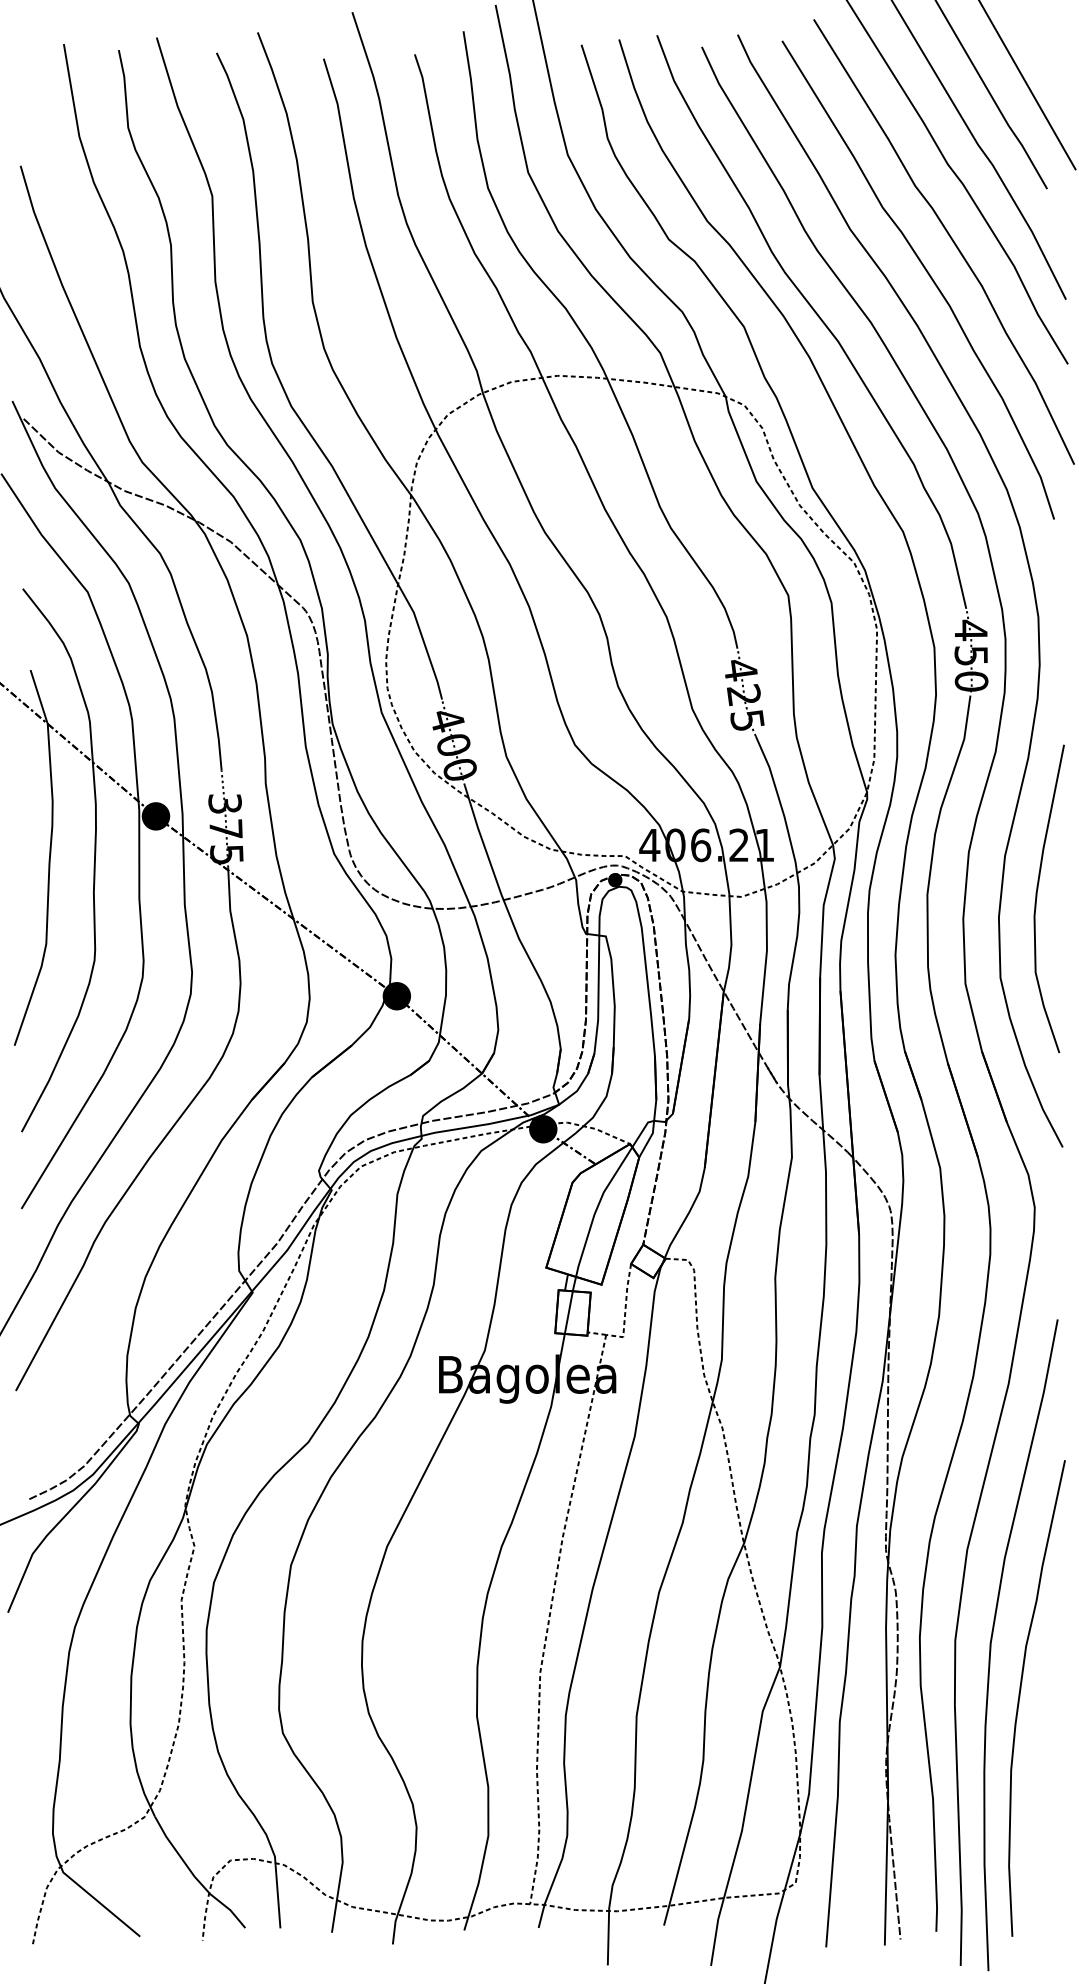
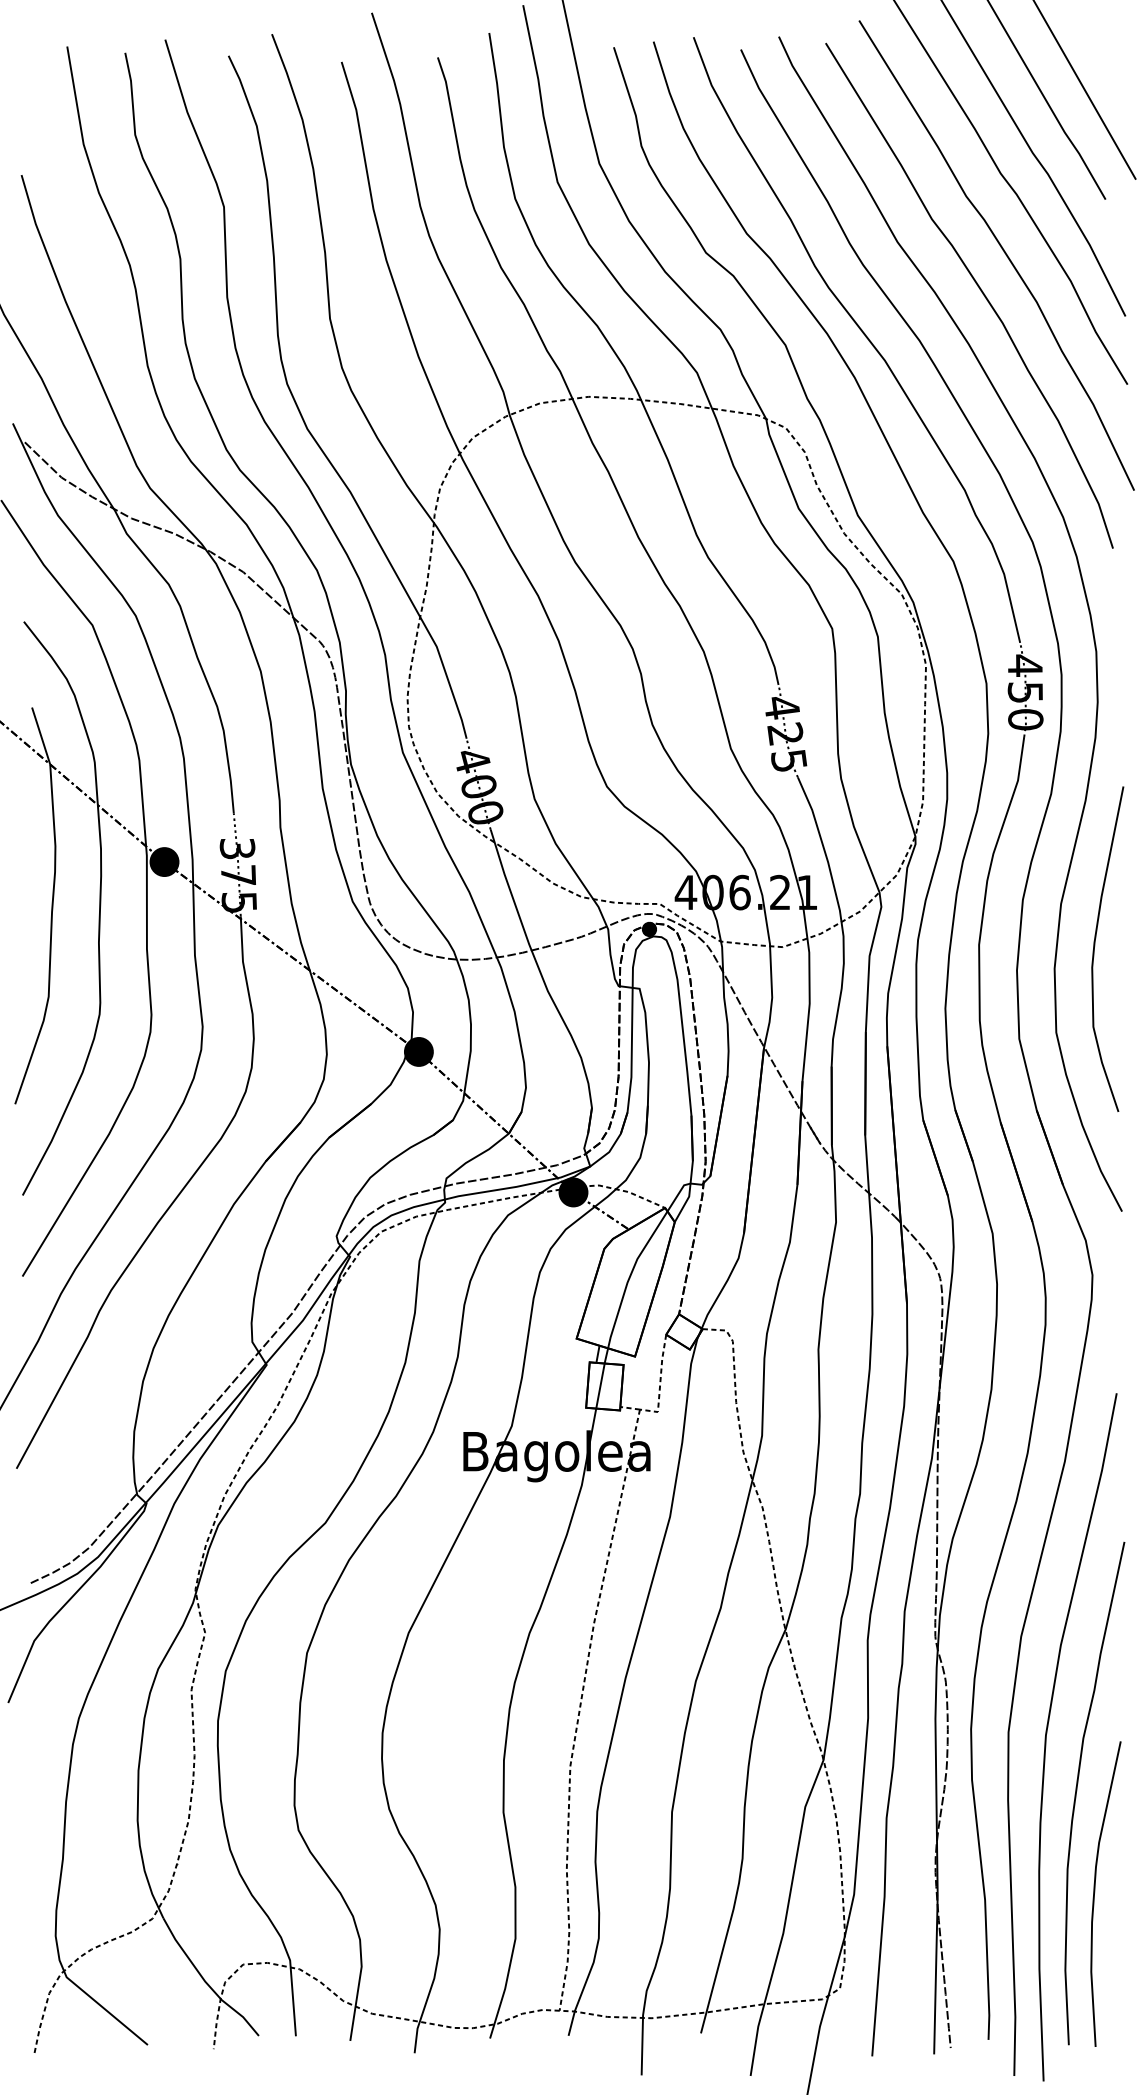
curve: (1037, 1792) -> (1095, 1892), added

